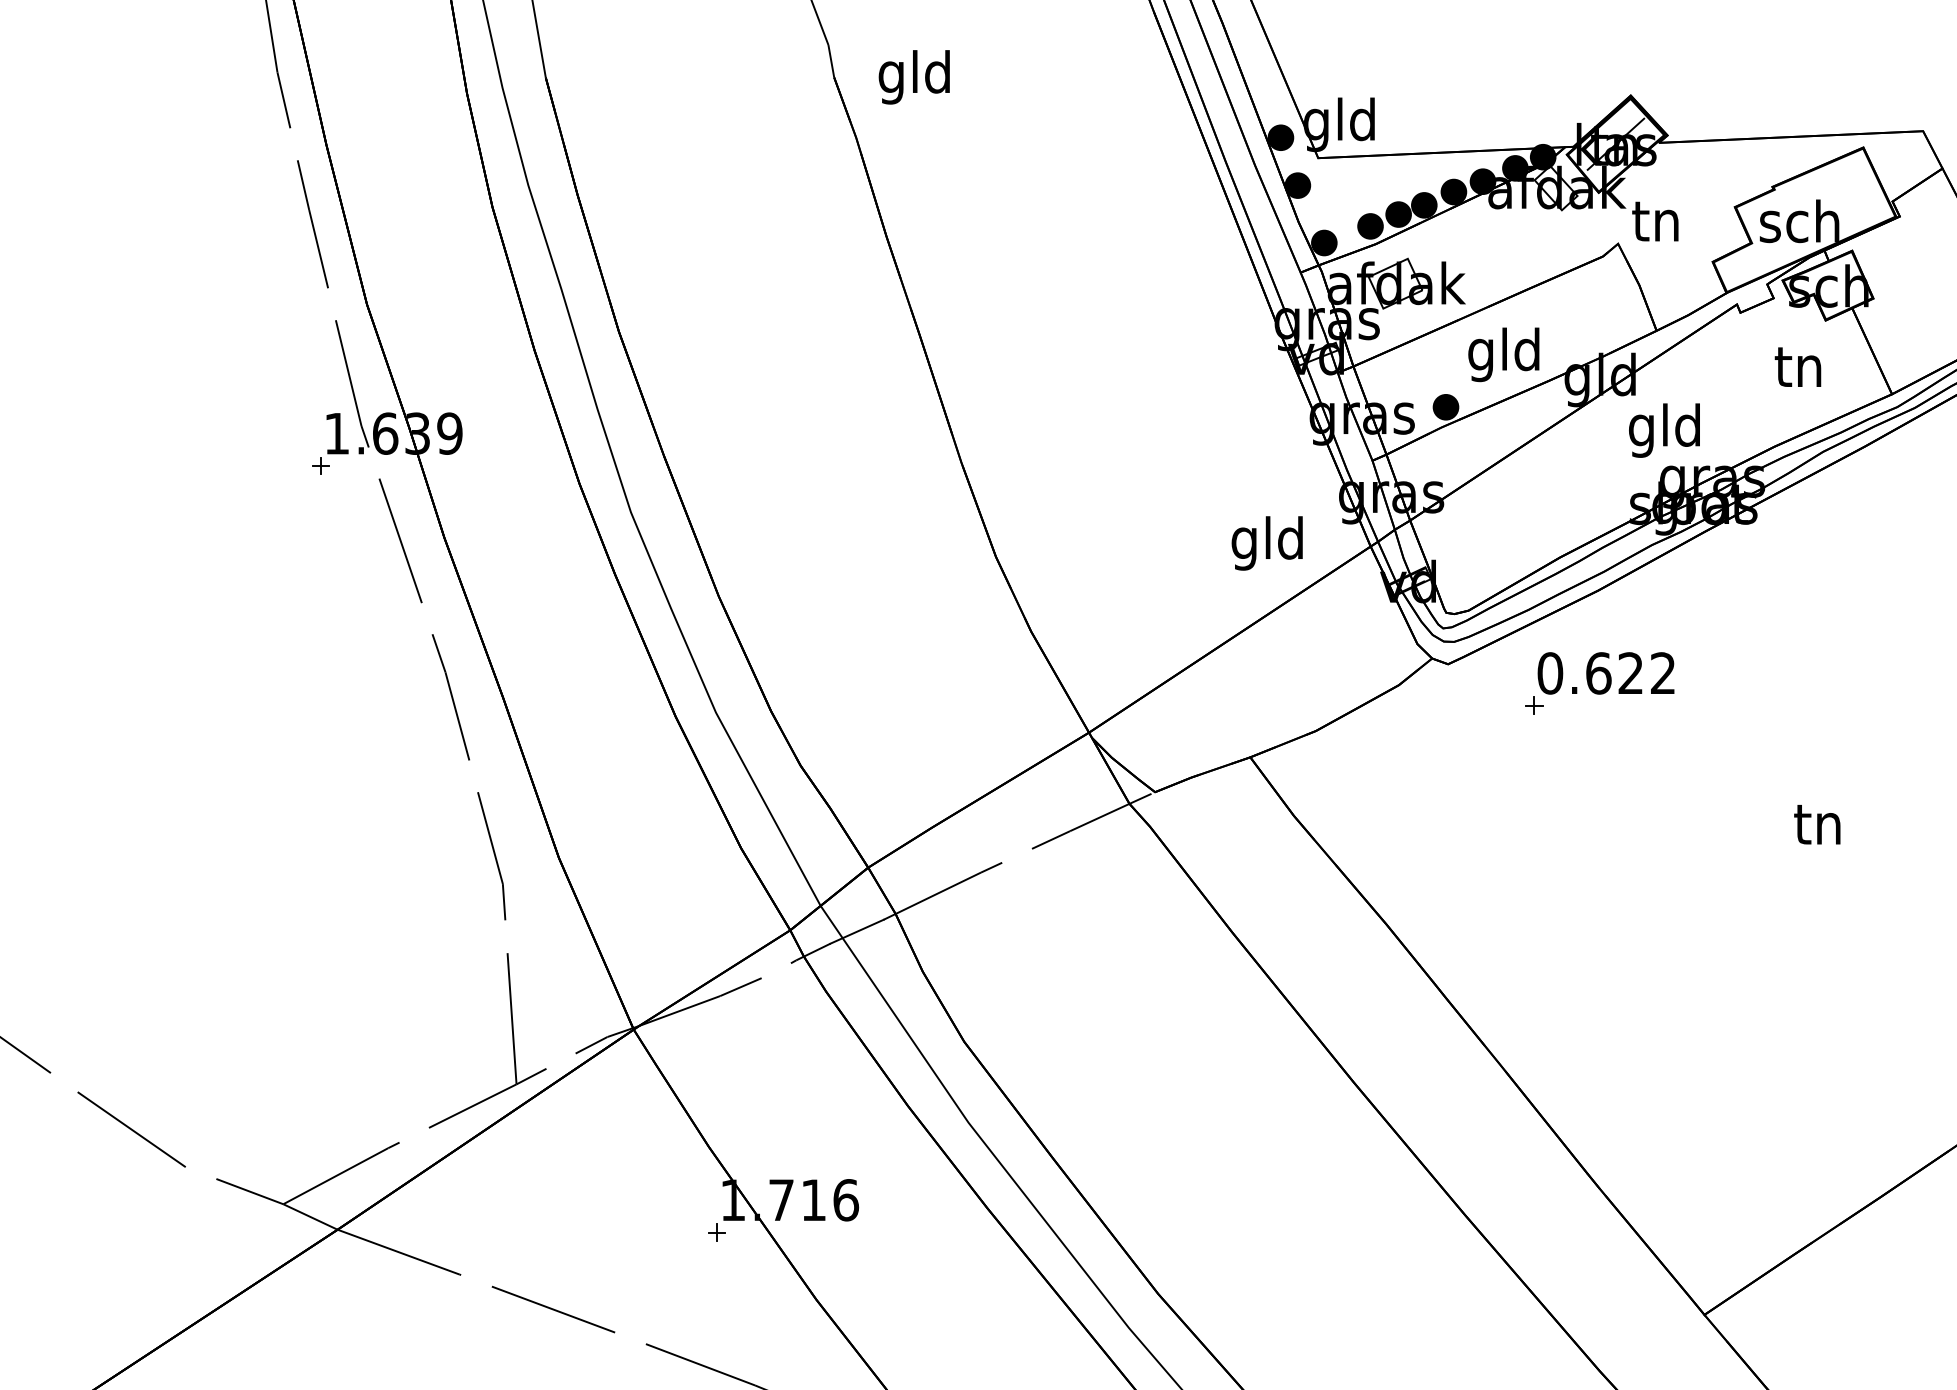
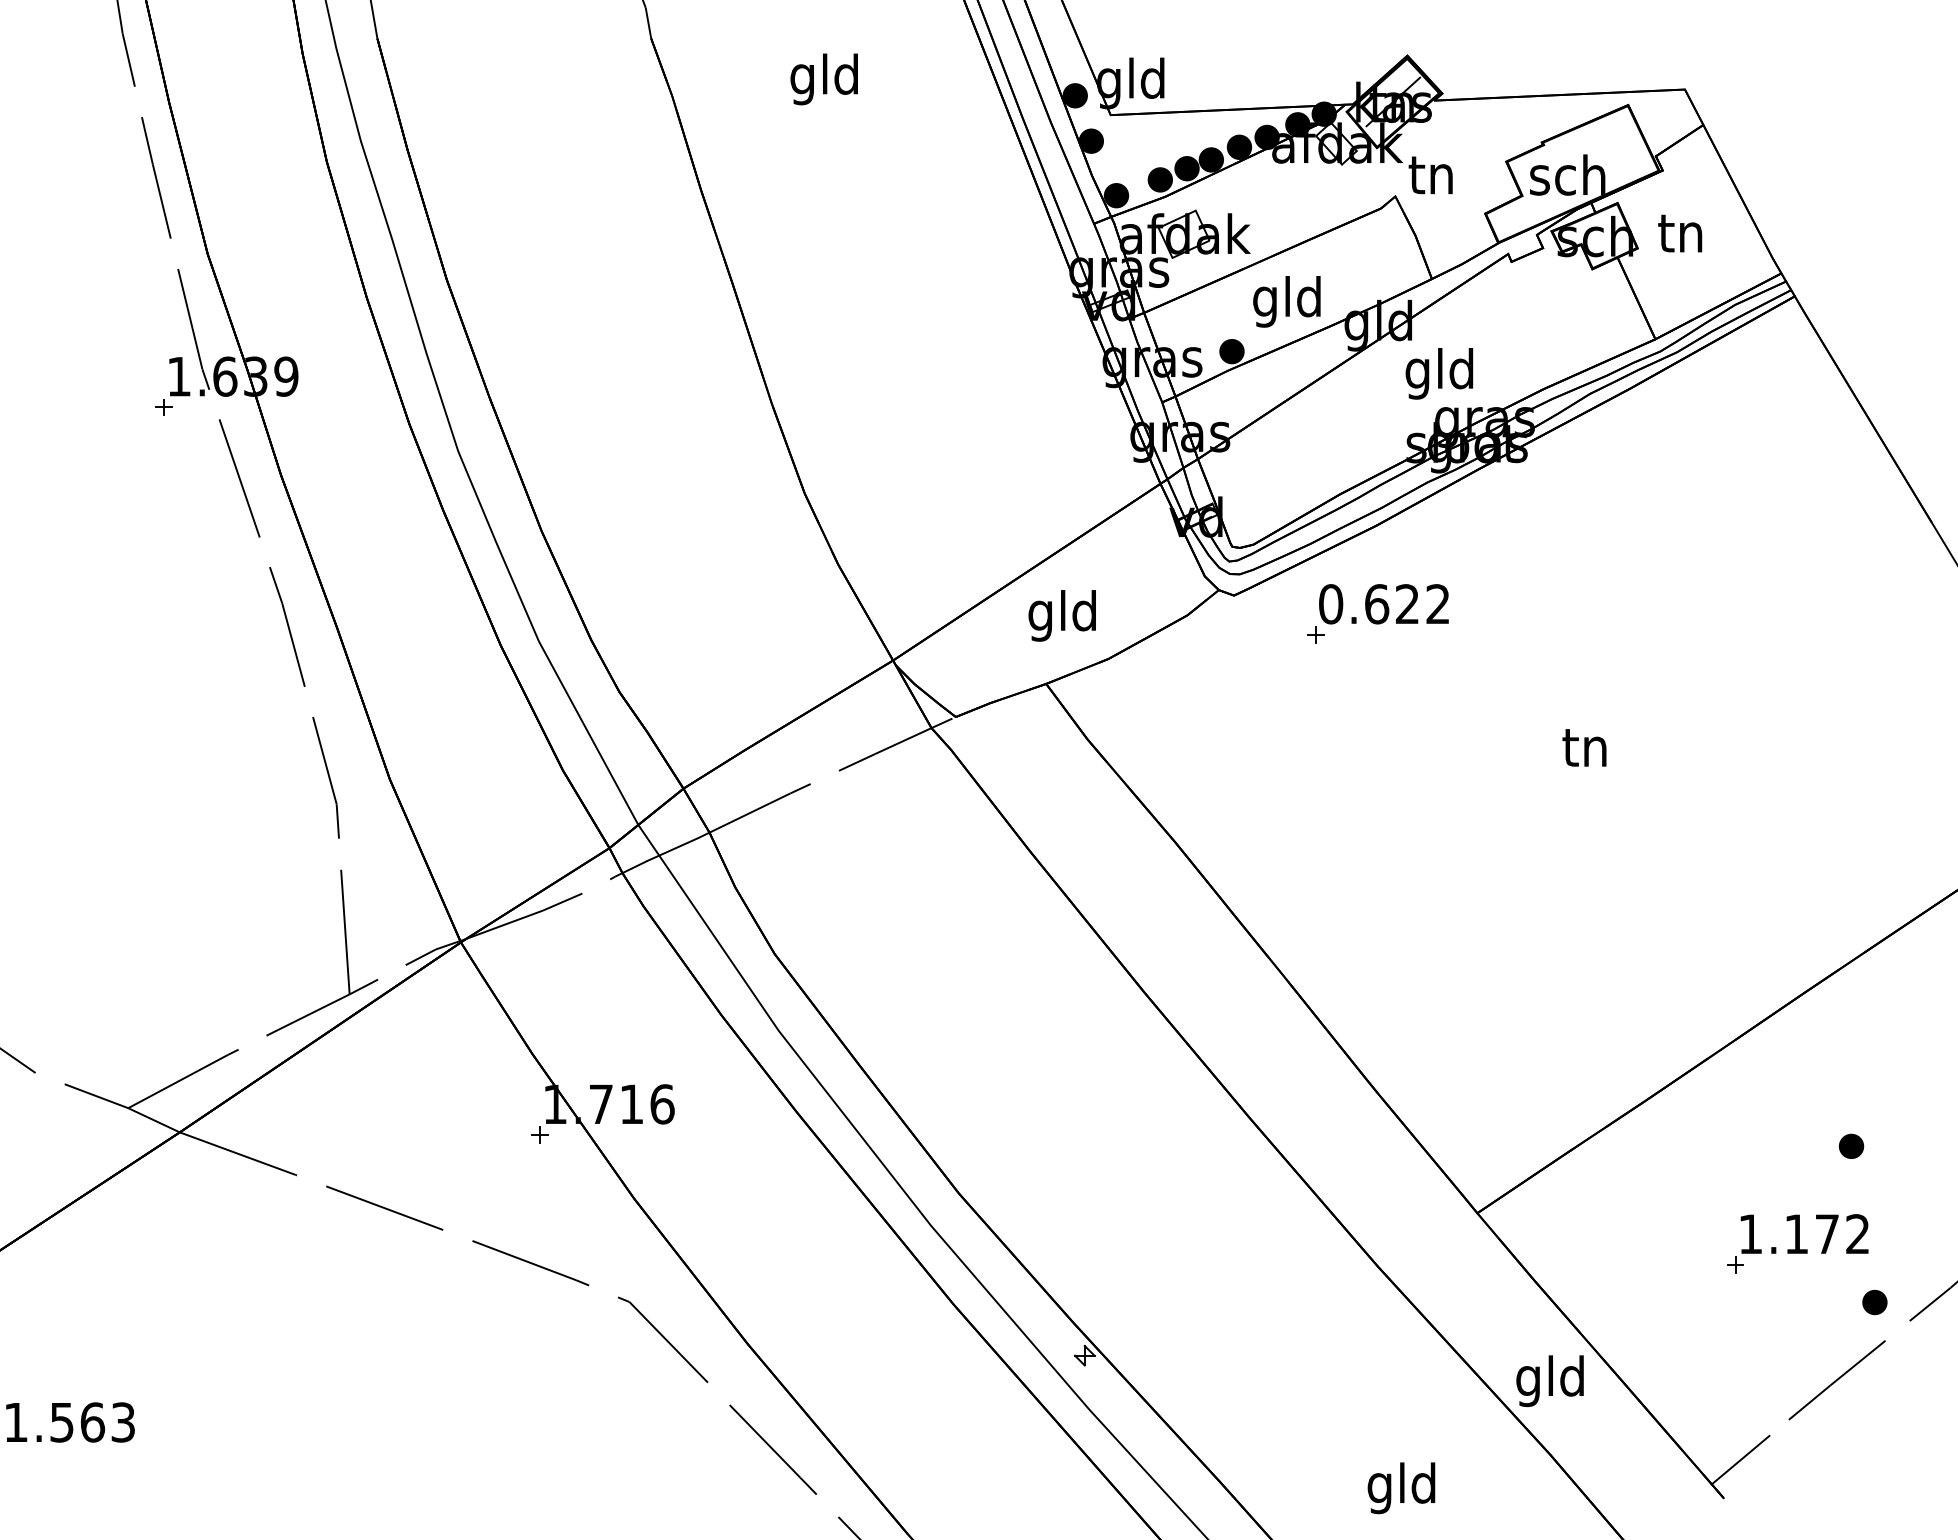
text: (913, 77) -> (823, 79), moved
text: (1798, 367) -> (1680, 233), moved
text: (1266, 543) -> (1061, 615), moved

